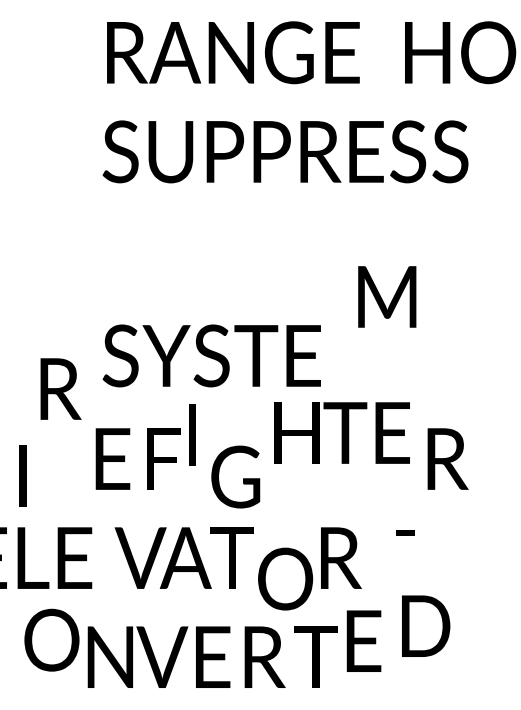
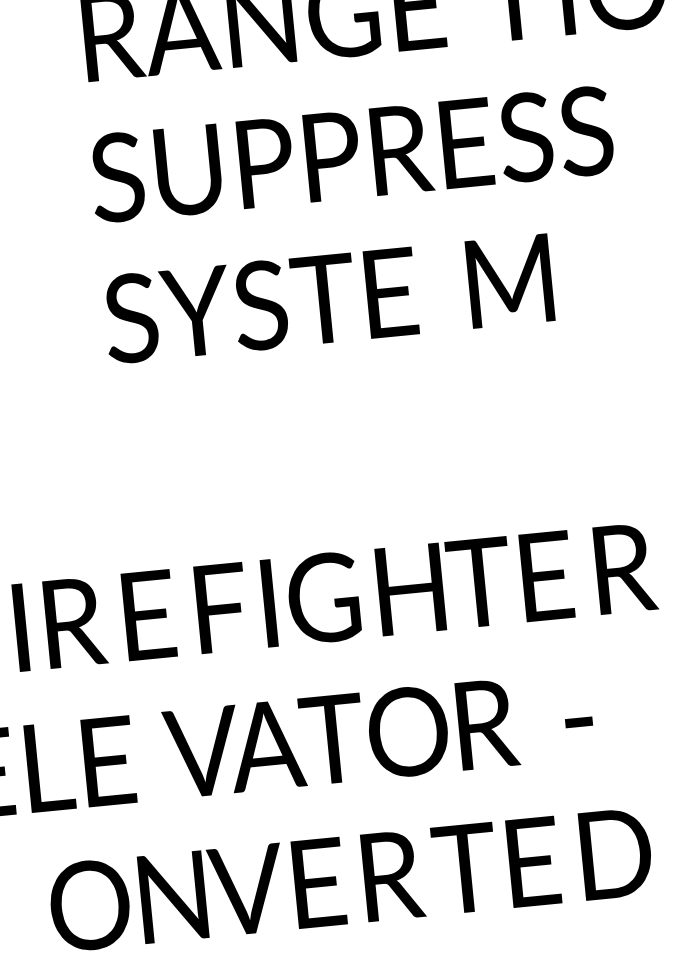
text: (387, 296) -> (510, 280), moved
part: (211, 355) -> (260, 304), moved
text: (60, 388) -> (74, 621), moved
text: (341, 432) -> (473, 582), moved
text: (192, 434) -> (269, 602), moved
text: (22, 475) -> (20, 626), moved
text: (235, 476) -> (323, 597), moved
text: (405, 532) -> (579, 721), moved
text: (285, 578) -> (408, 731), moved
text: (426, 625) -> (616, 852), moved
text: (51, 639) -> (89, 904), moved
text: (363, 640) -> (532, 860), moved

